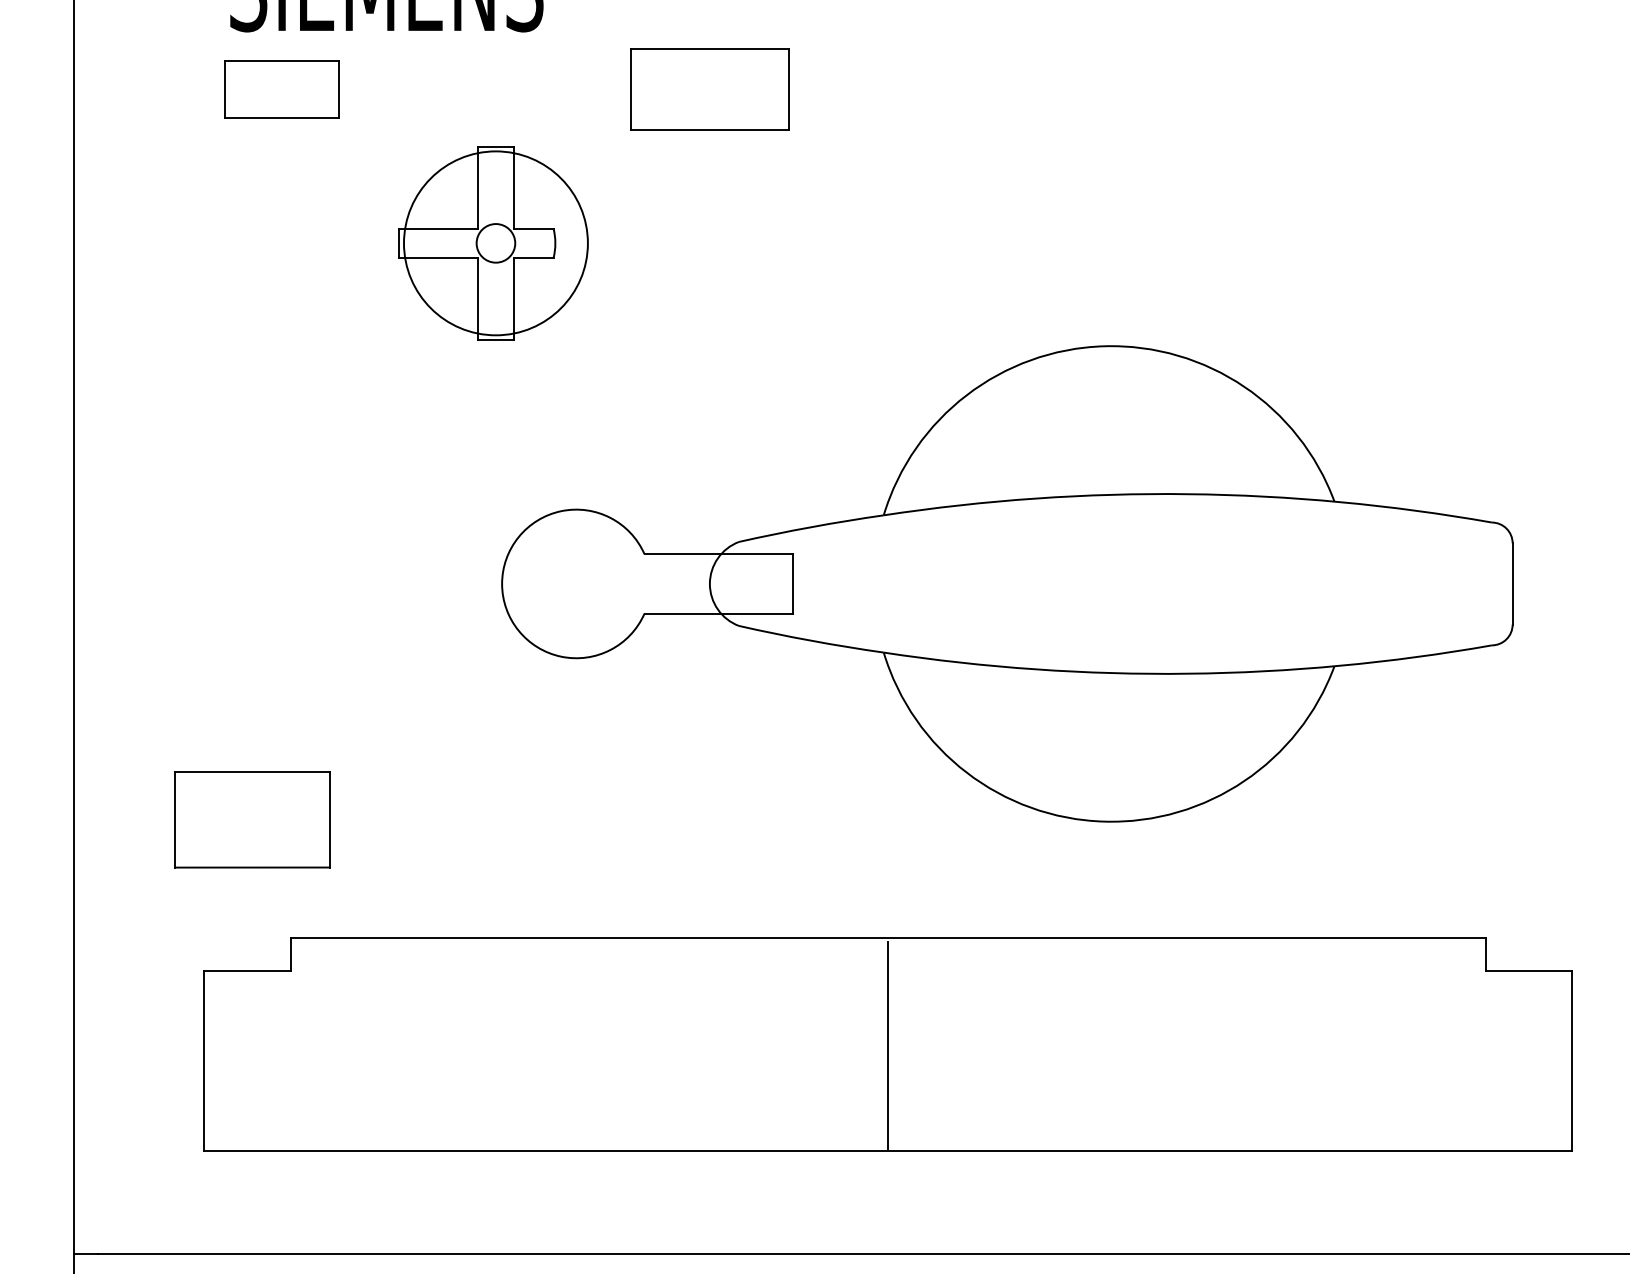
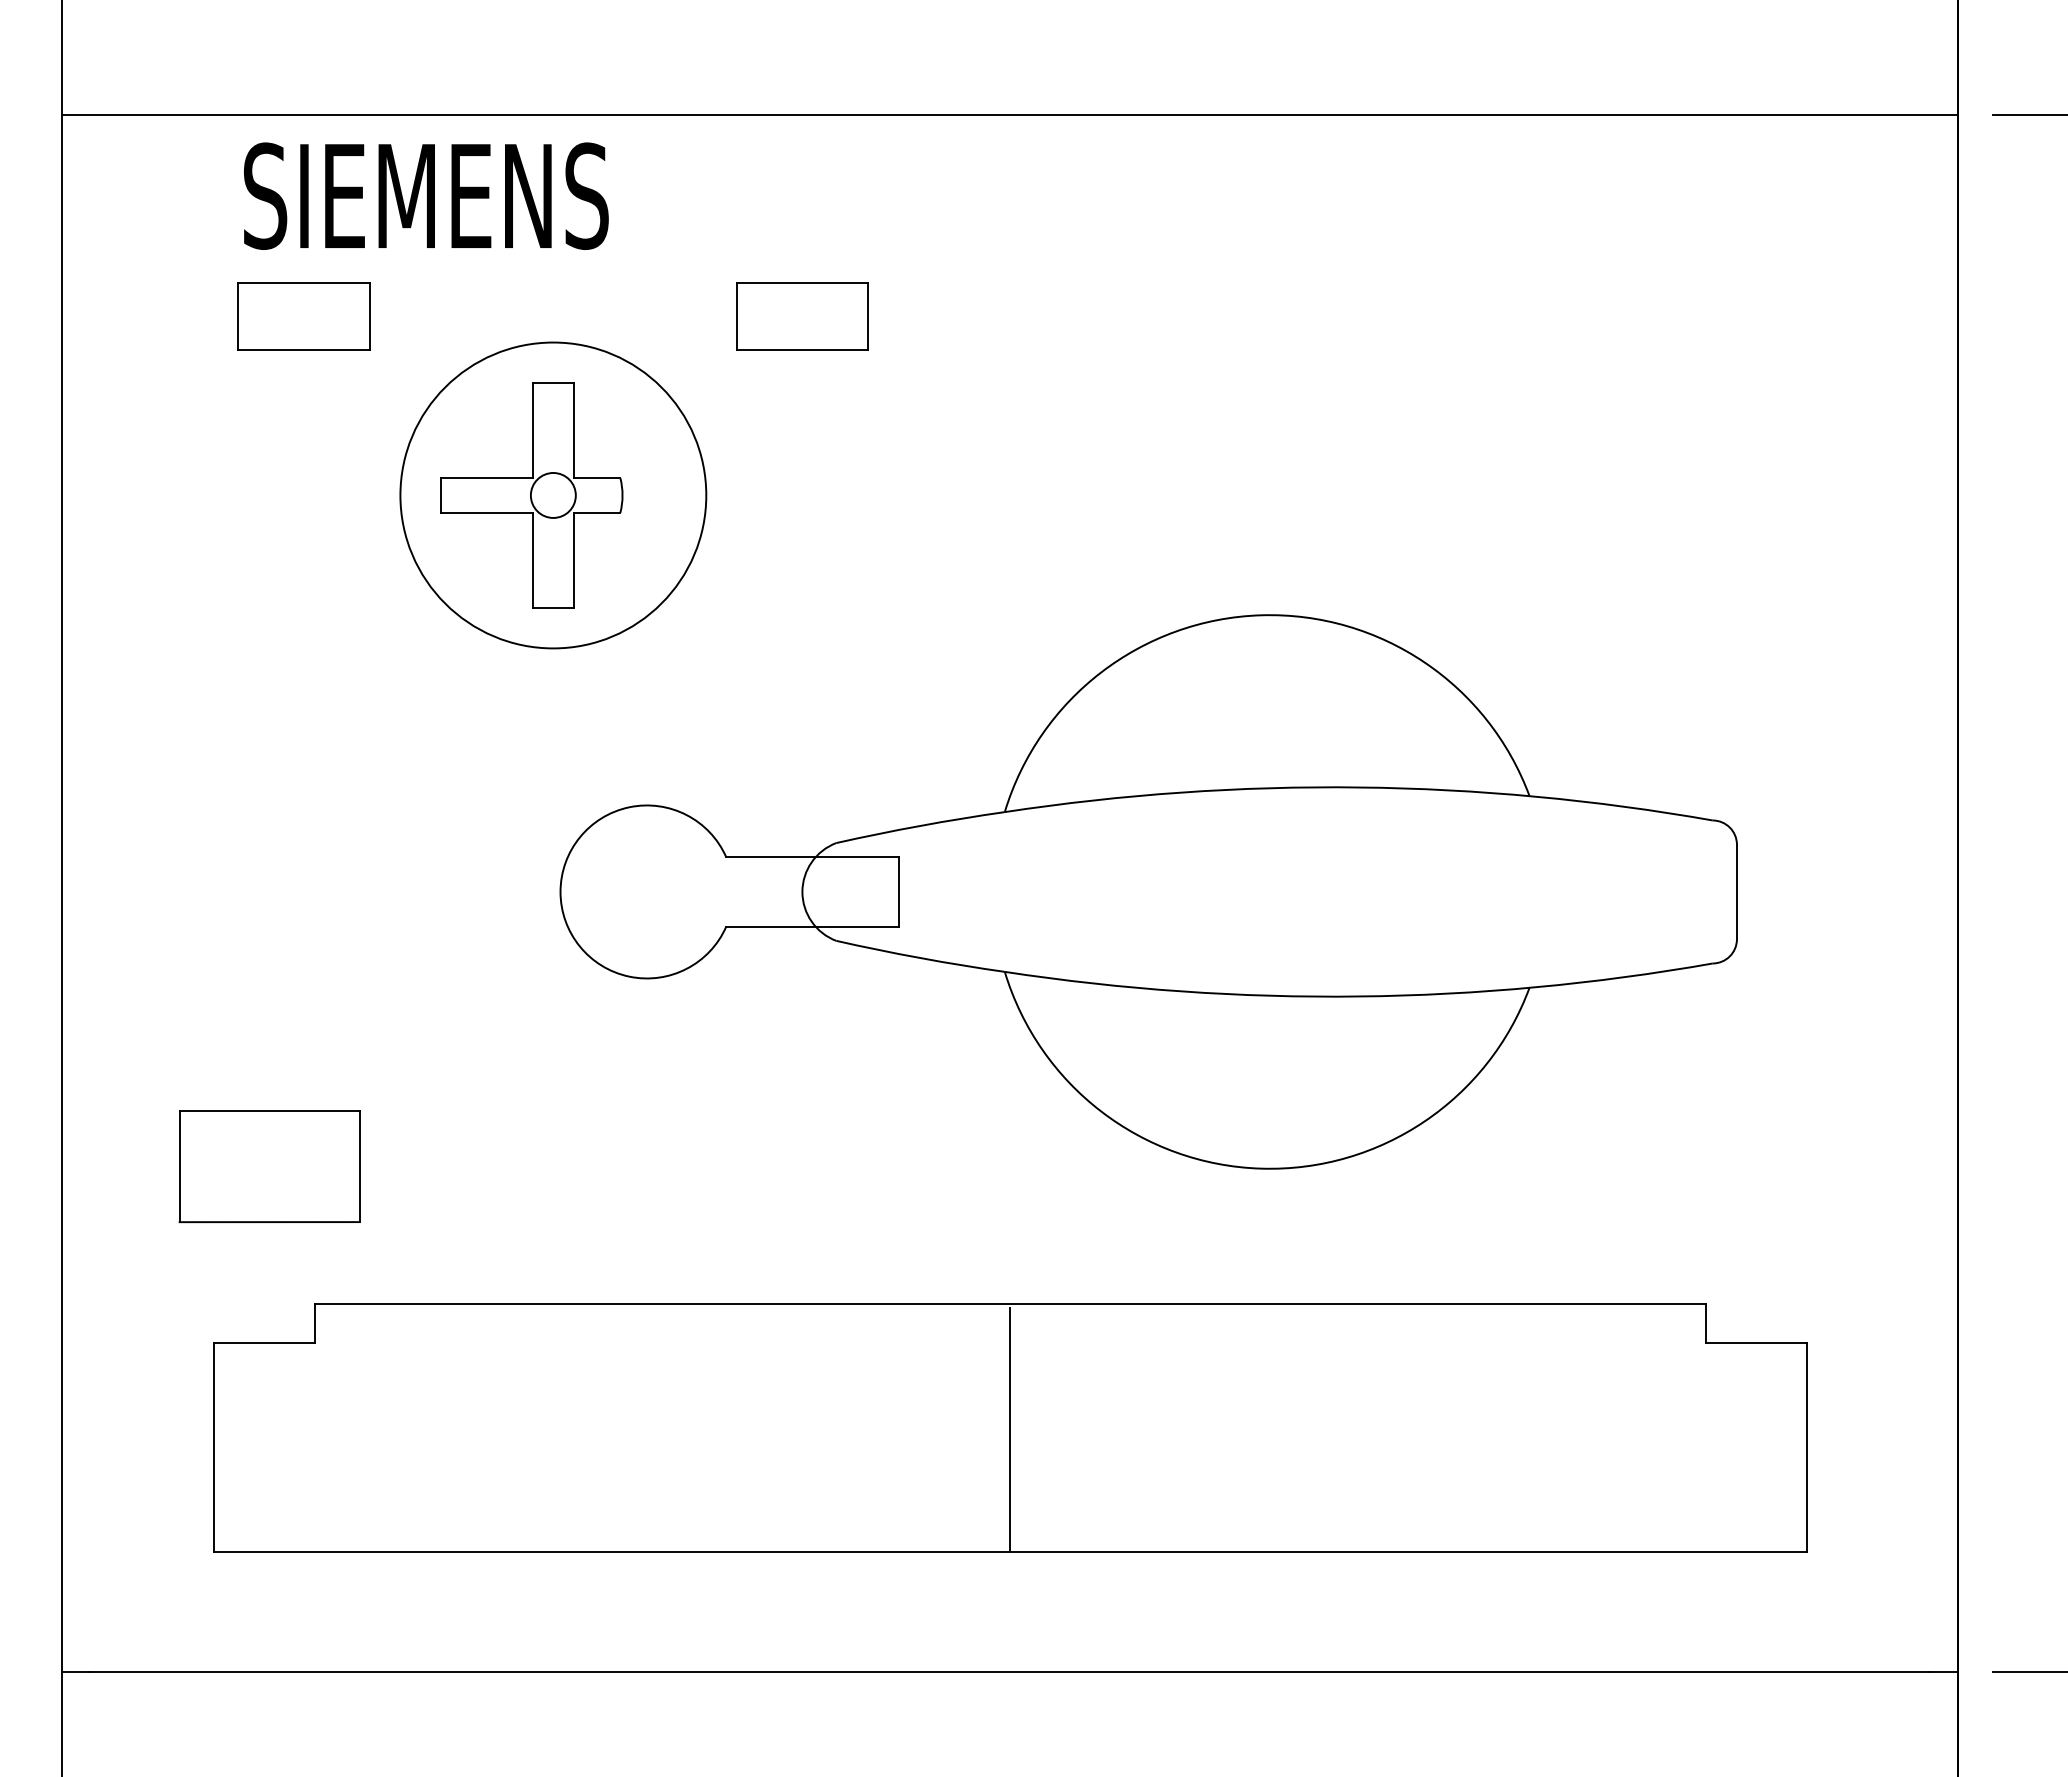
part: (709, 89) -> (802, 316), size x0.71
circle: (496, 243) -> (553, 495), size x1.43

